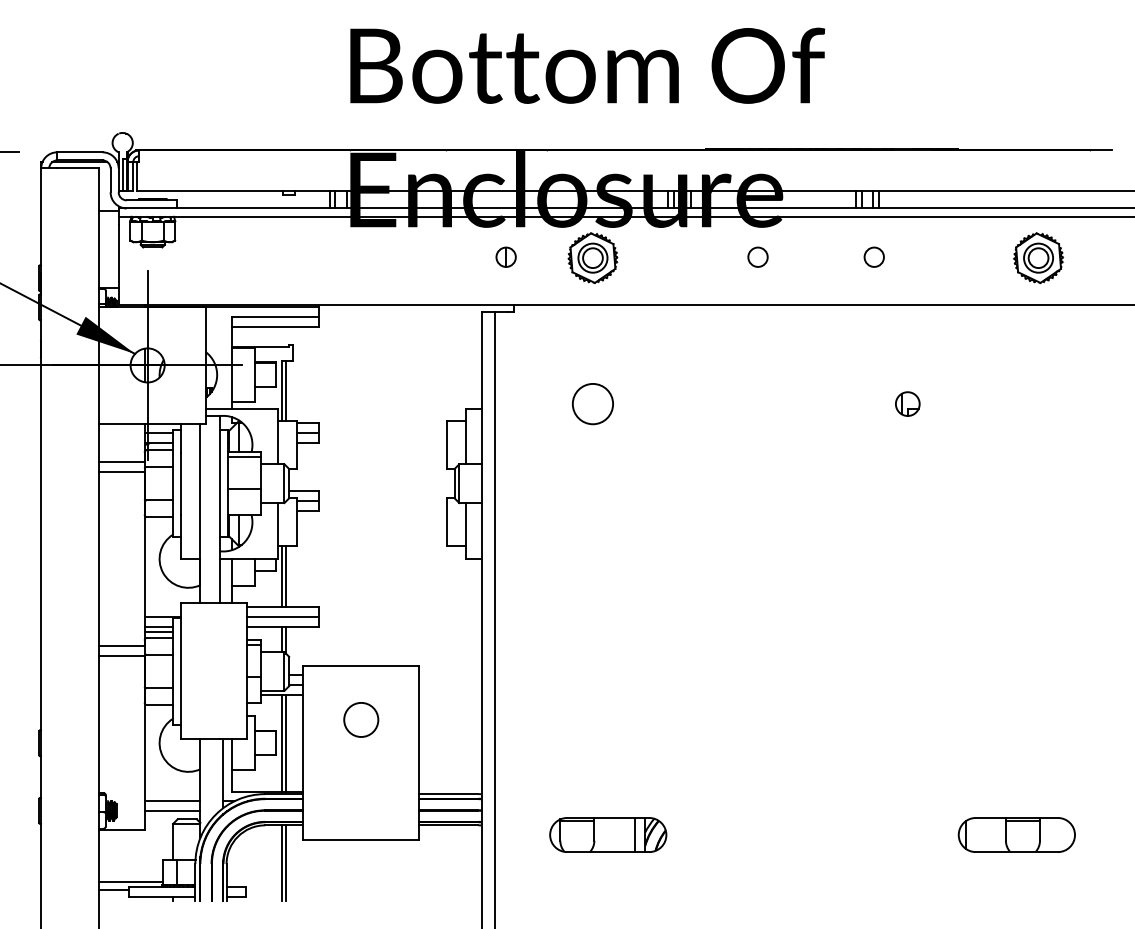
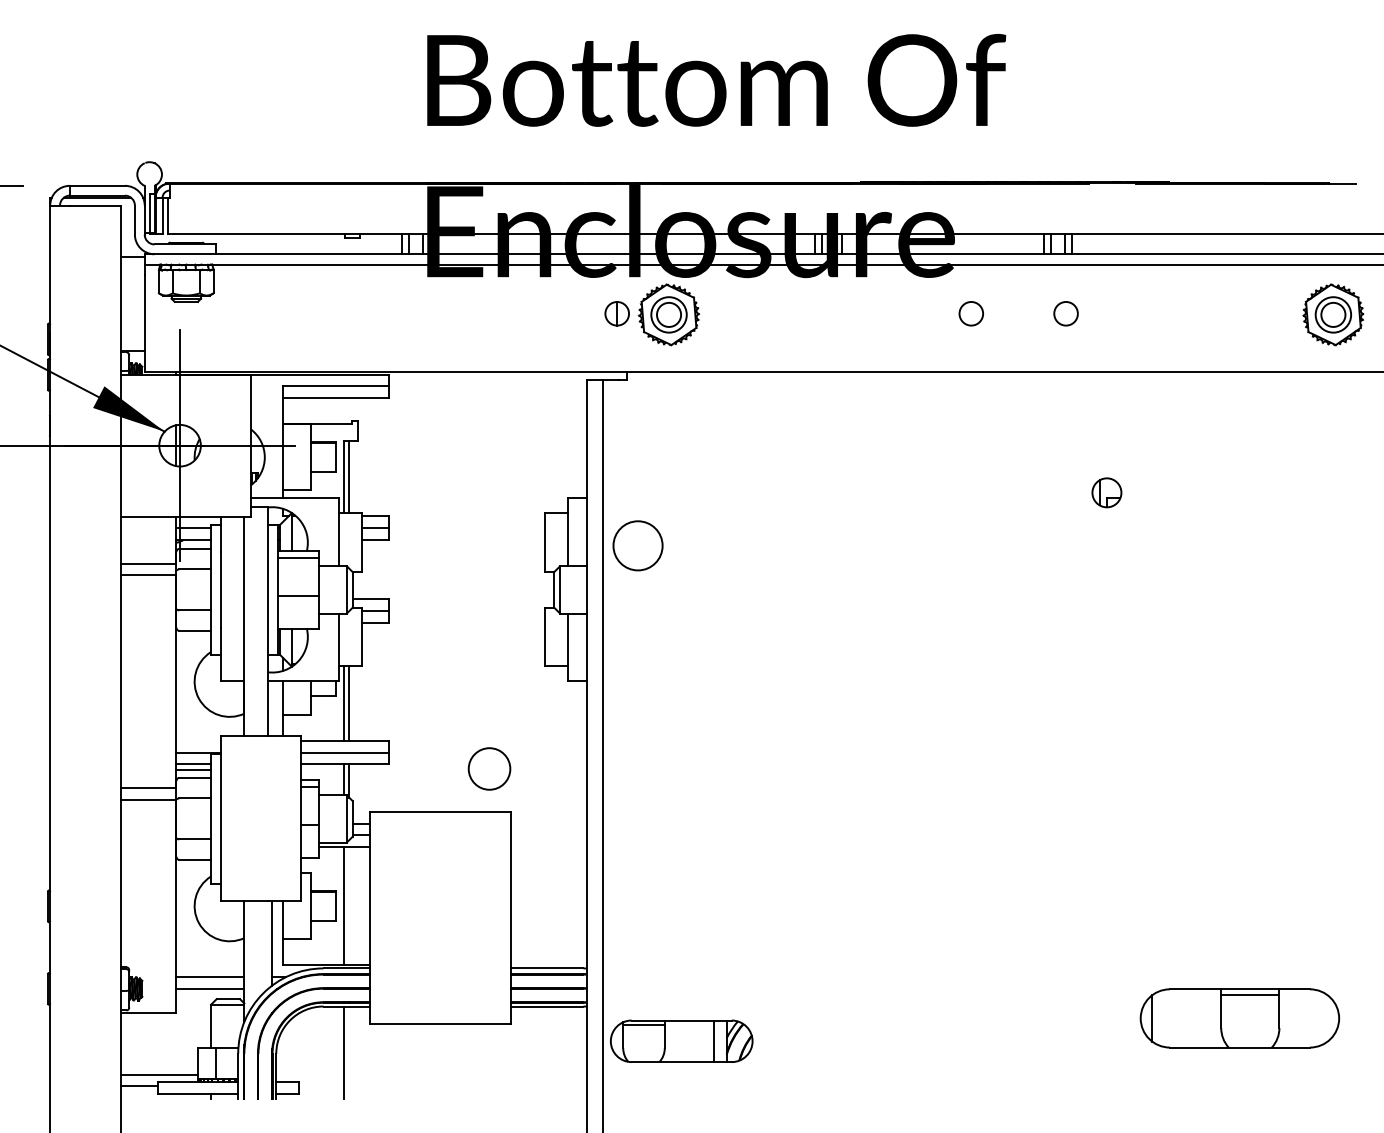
part: (592, 257) -> (668, 314), moved
circle: (757, 257) -> (970, 313), moved
part: (1038, 257) -> (1333, 314), moved
circle: (592, 403) -> (637, 545), moved
circle: (361, 719) -> (489, 768), moved
line: (286, 743) -> (349, 906), removed
part: (608, 834) -> (681, 1040), moved
part: (1016, 834) -> (1239, 1017), size x1.4
line: (286, 863) -> (349, 1052), removed

